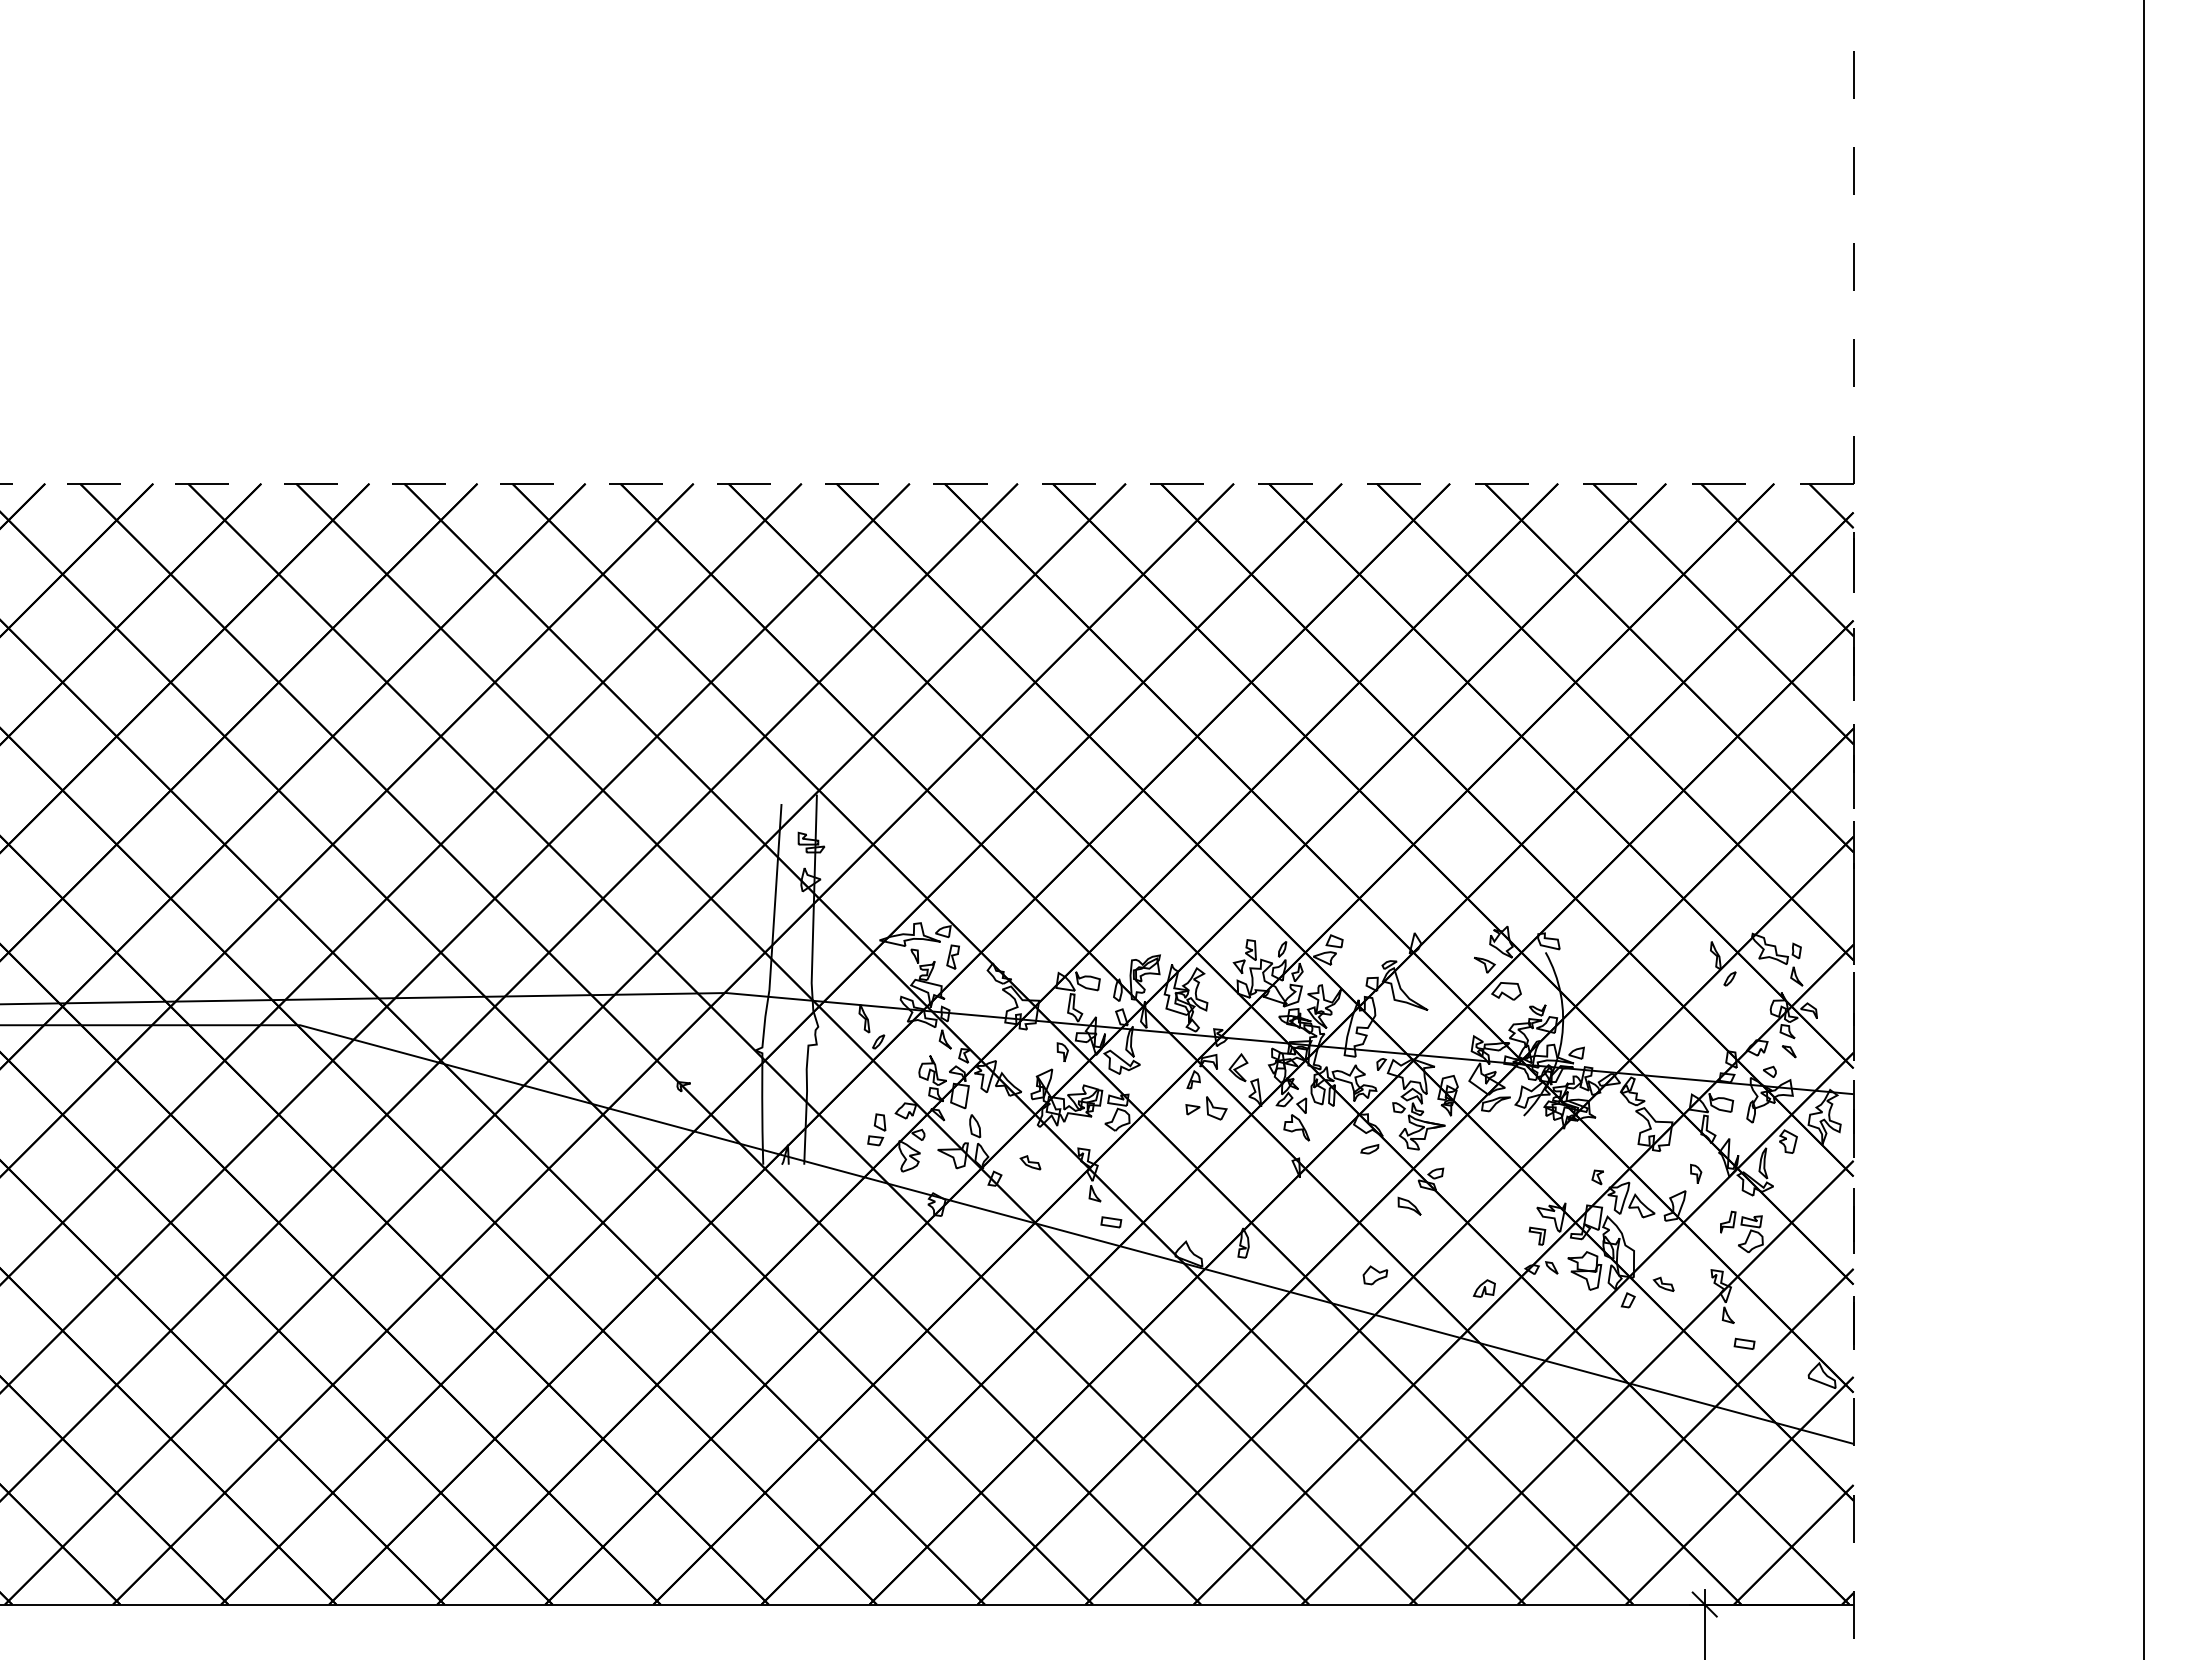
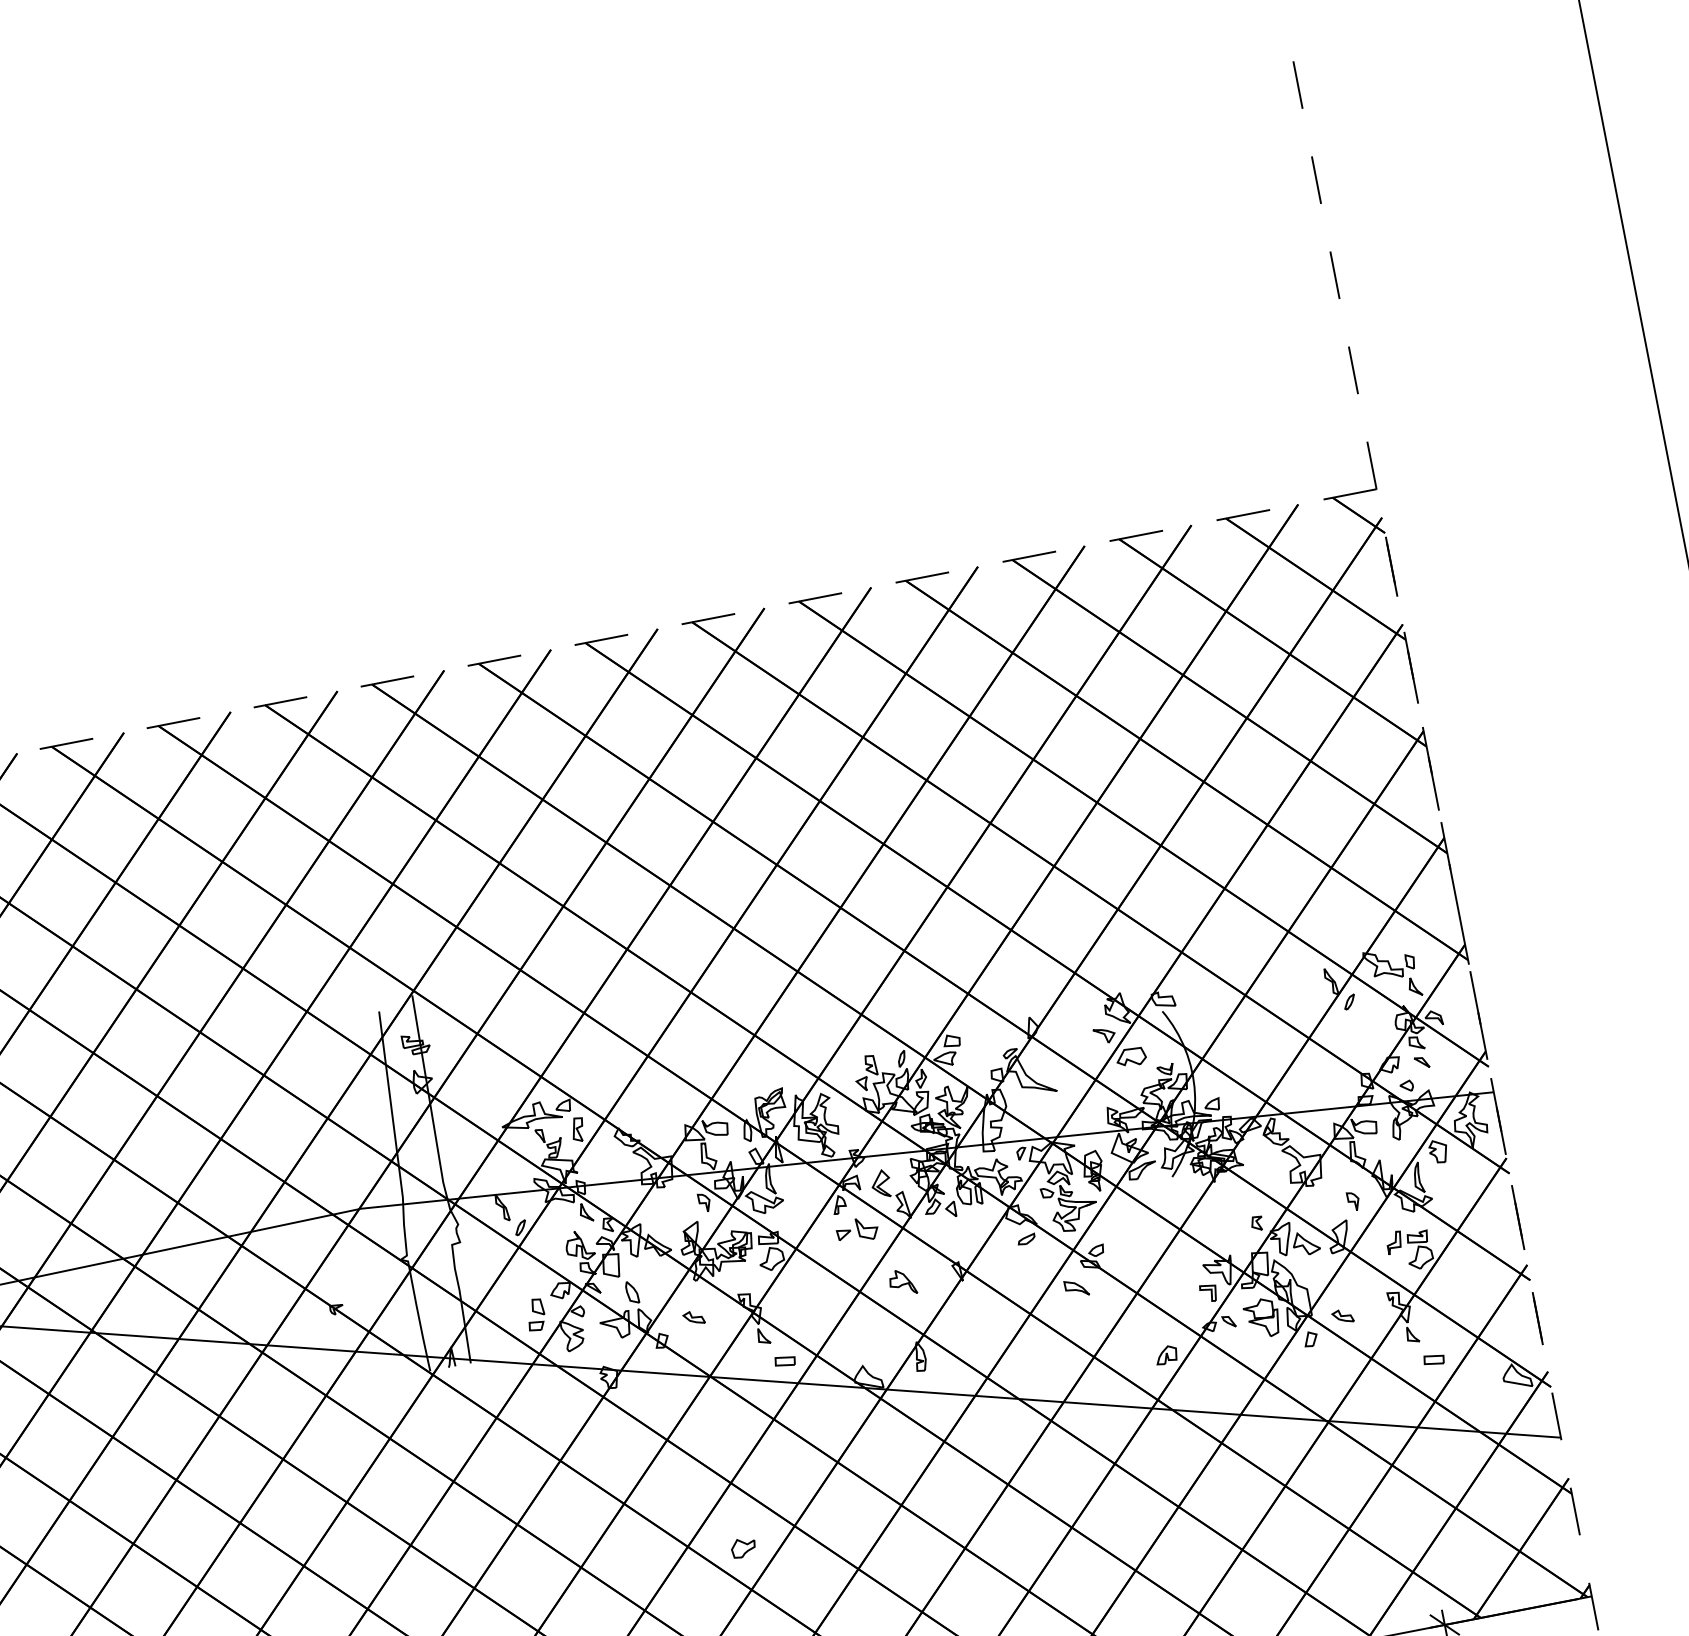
part: (1296, 1127) -> (902, 1282), moved
part: (1375, 1275) -> (743, 1547), moved

